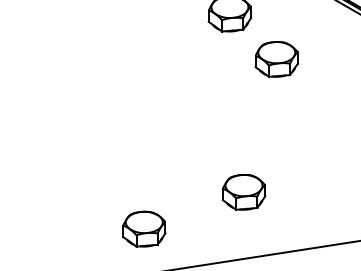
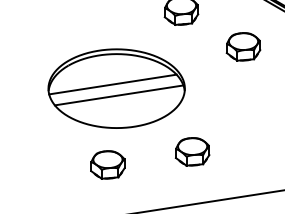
part: (276, 58) -> (243, 46), moved
part: (147, 112) -> (116, 88), added
part: (143, 228) -> (107, 164), moved

